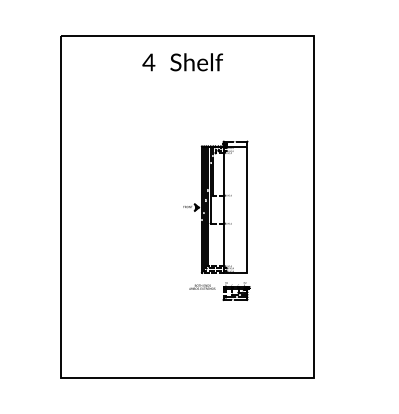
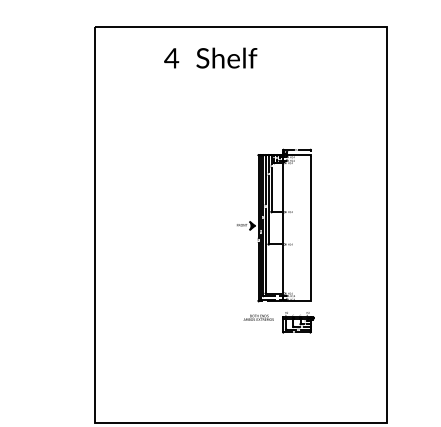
text: (182, 62) -> (210, 58), moved

